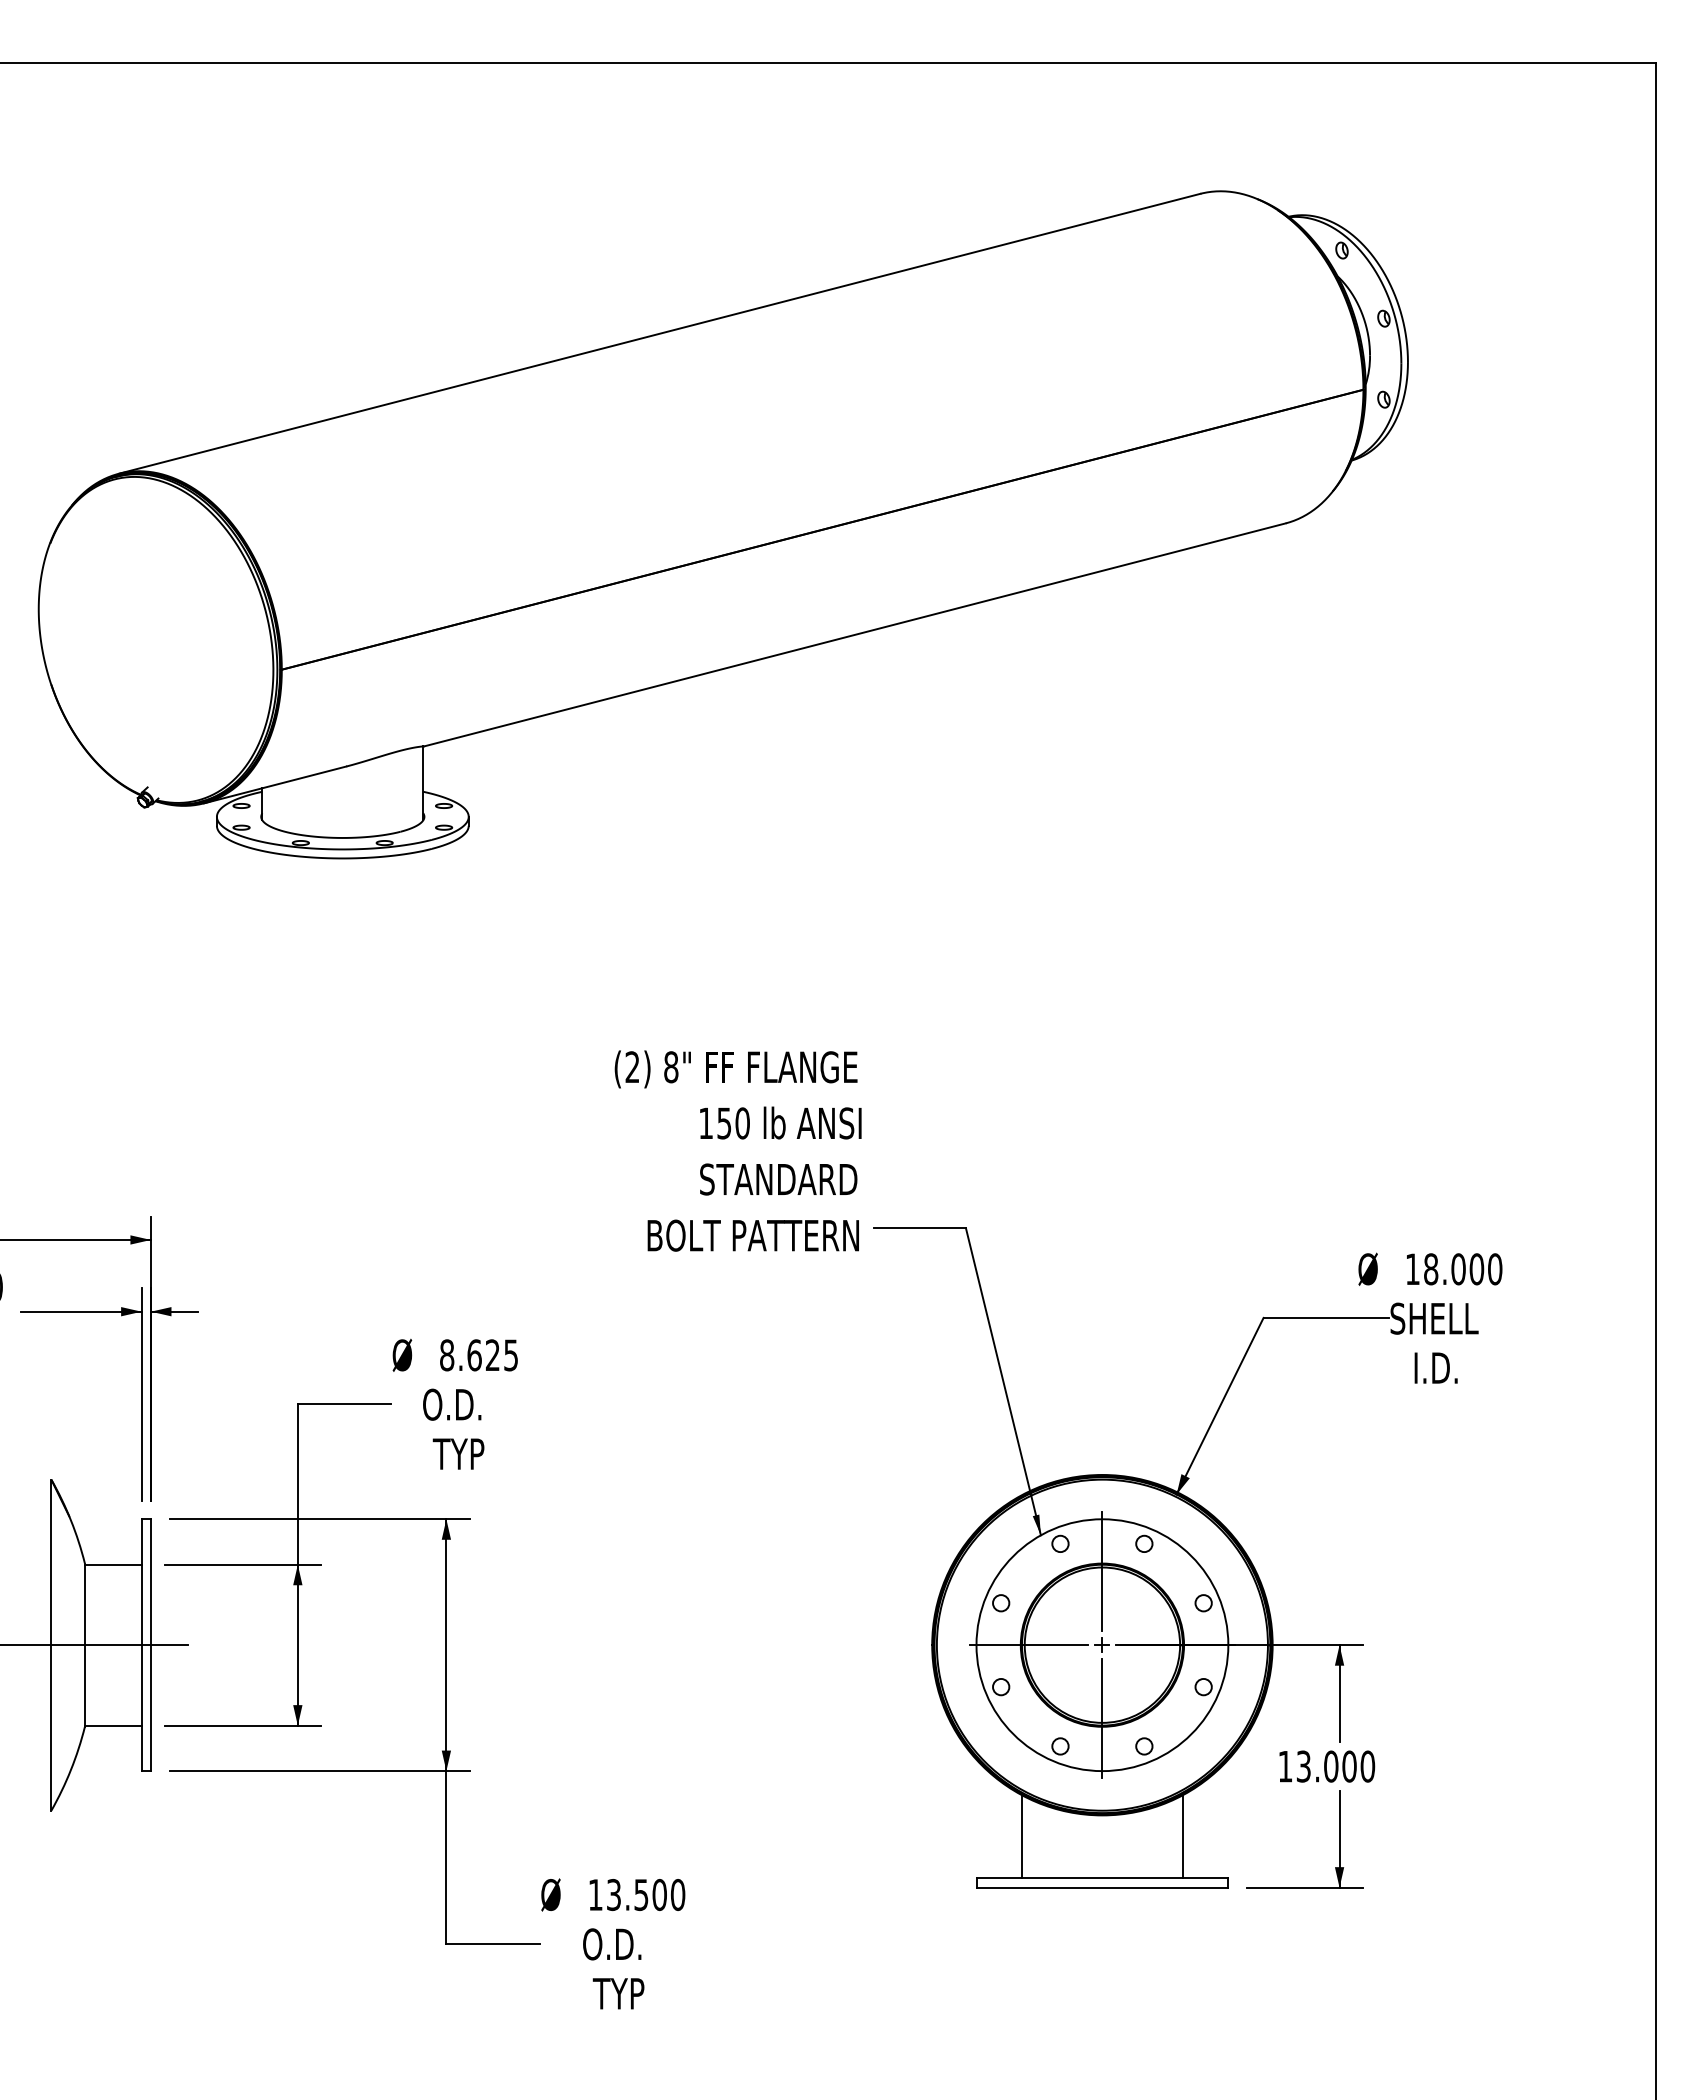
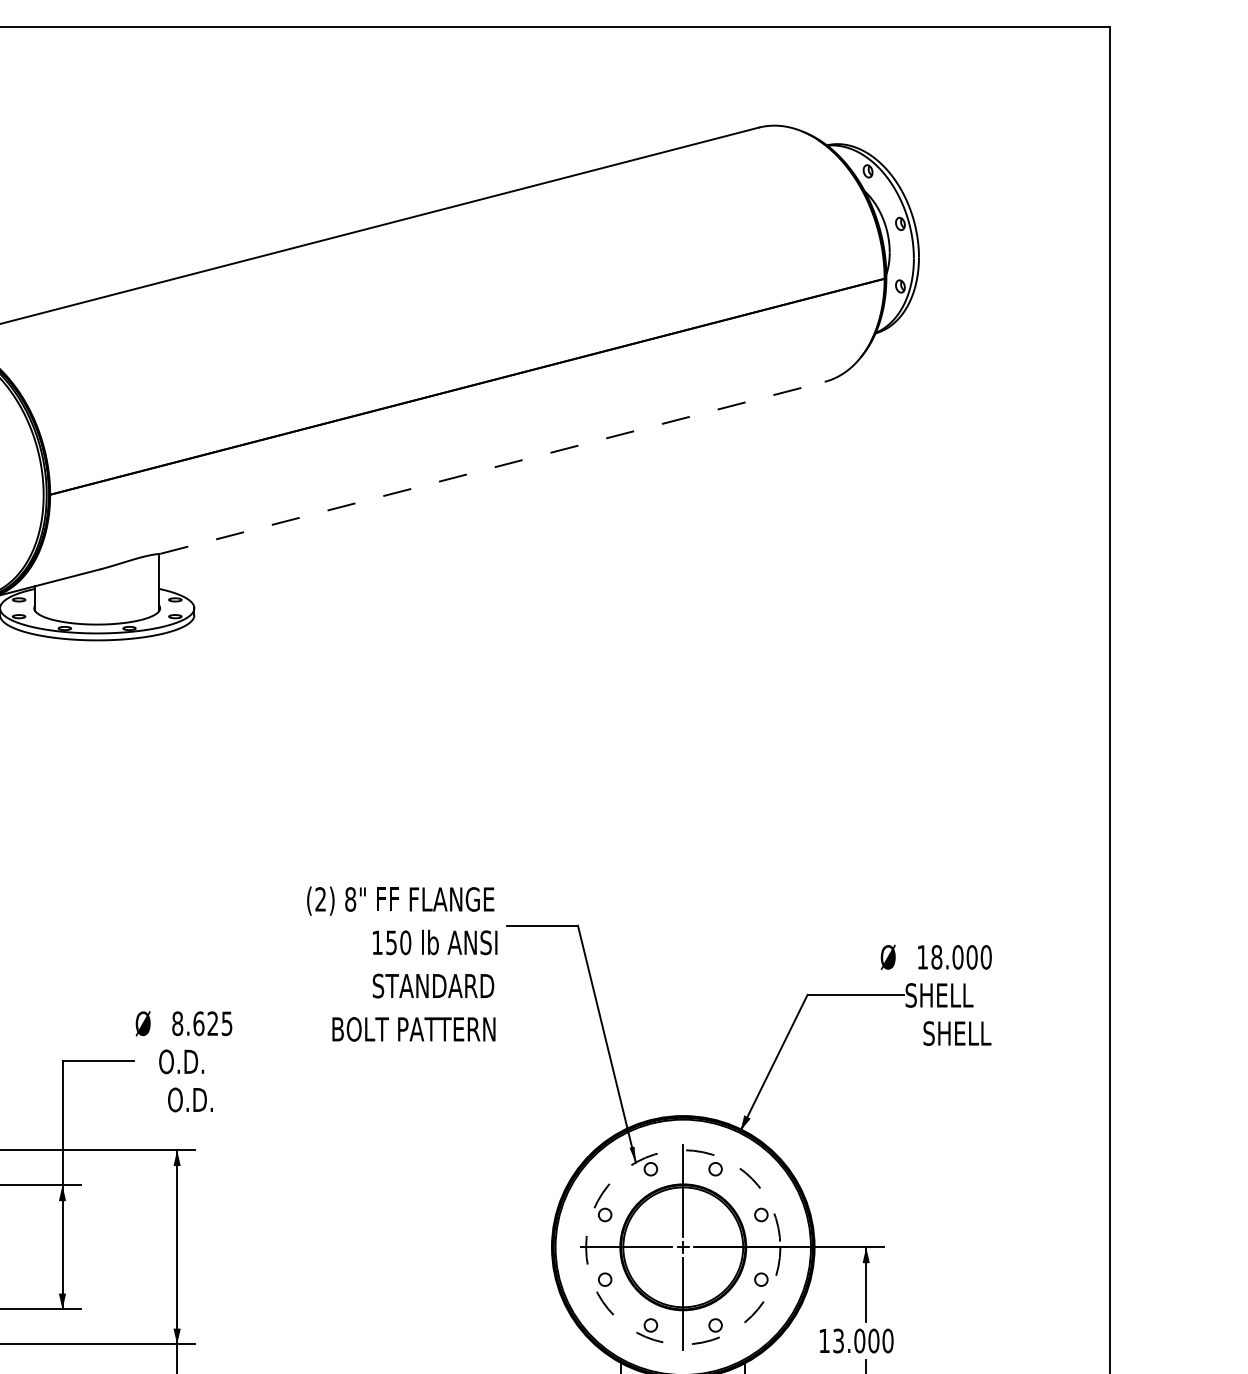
line: (855, 634) -> (492, 467), solid -> dashed
text: (737, 1150) -> (401, 963), moved
text: (1457, 1368) -> (957, 1033), I.D. -> SHELL
text: (462, 1454) -> (189, 1100), TYP -> O.D.
circle: (1102, 1645) -> (683, 1247), solid -> dashed

